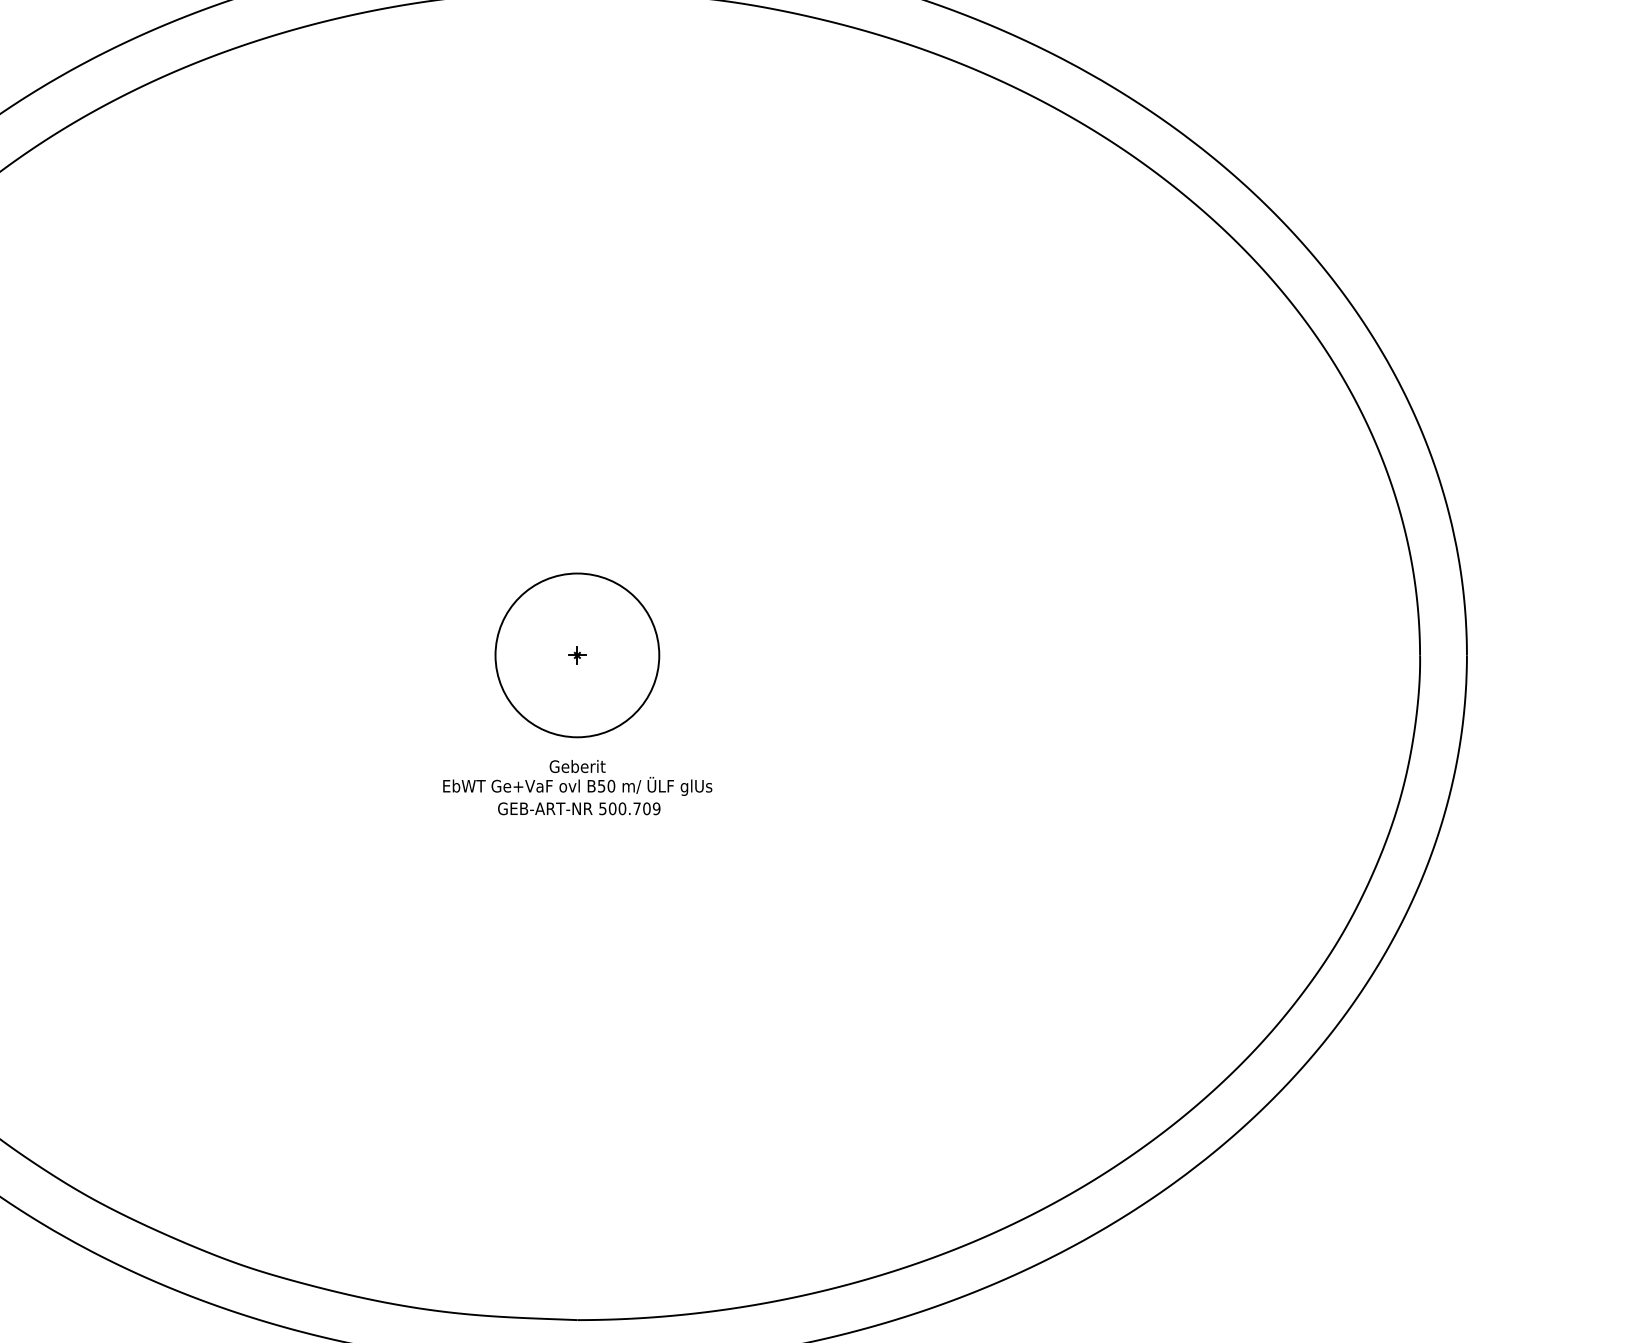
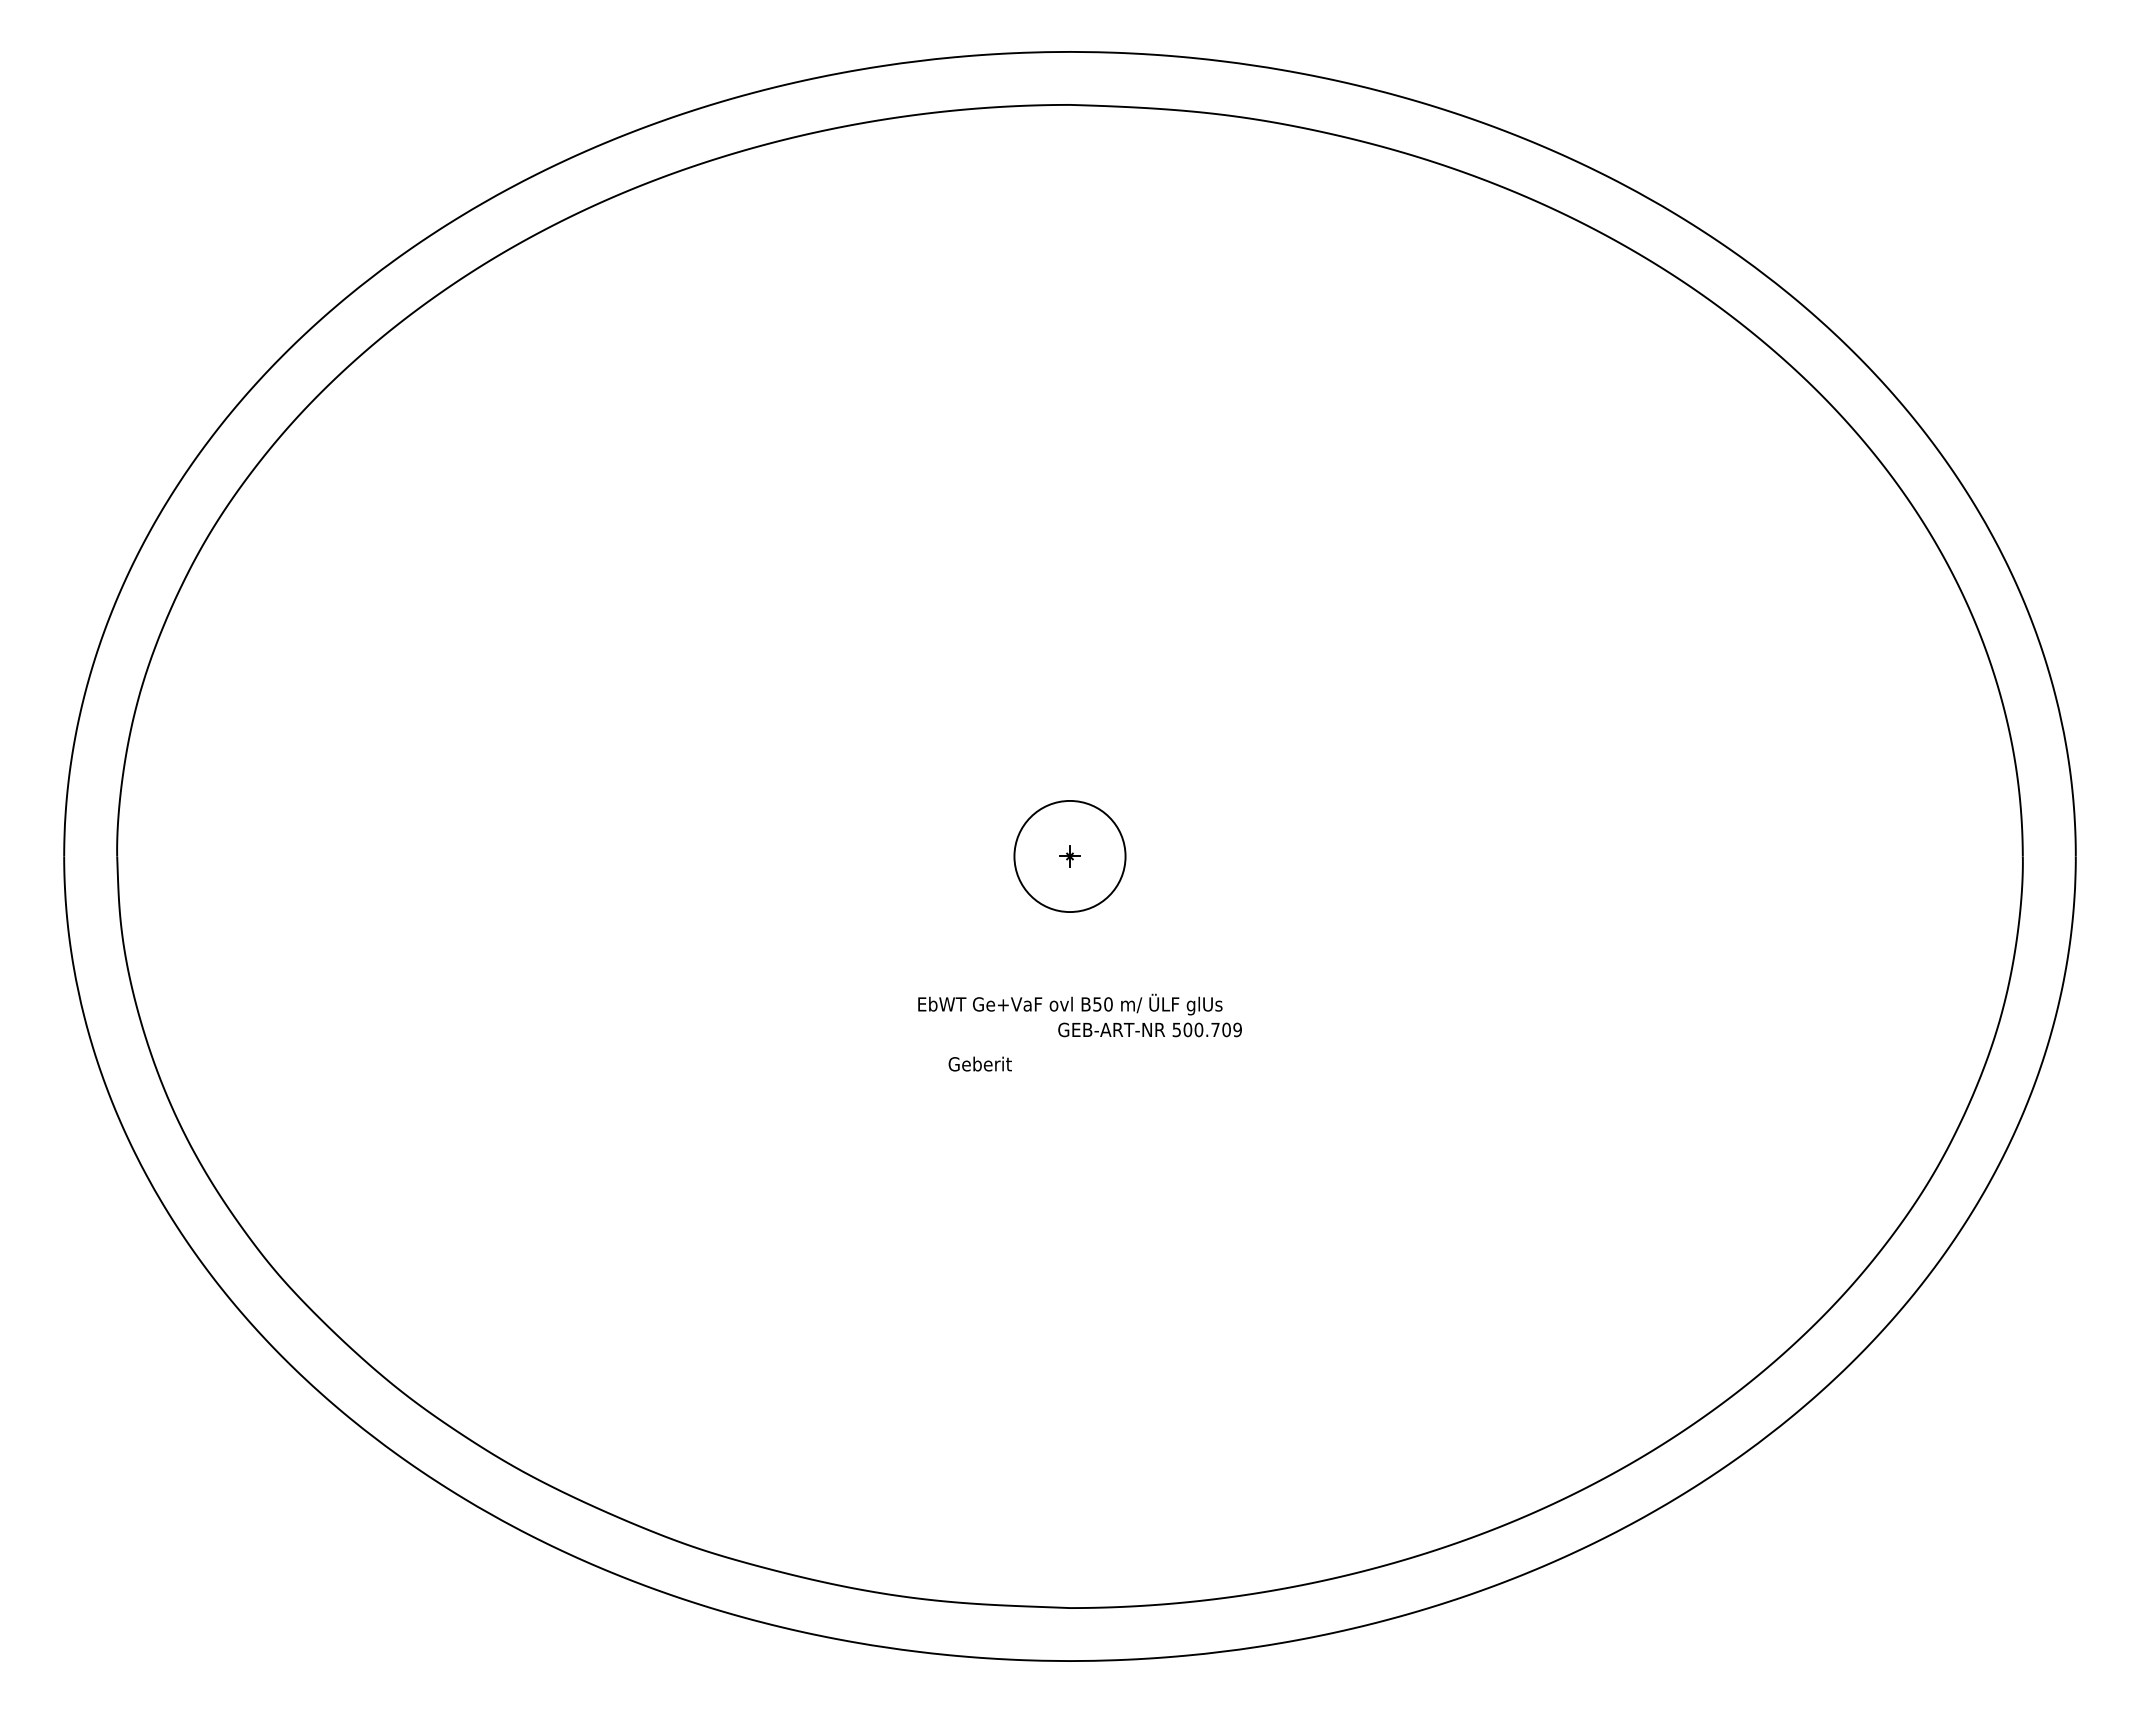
circle: (576, 655) -> (1069, 856), size x0.6
text: (576, 765) -> (979, 1063), moved
text: (578, 808) -> (1149, 1029), moved

